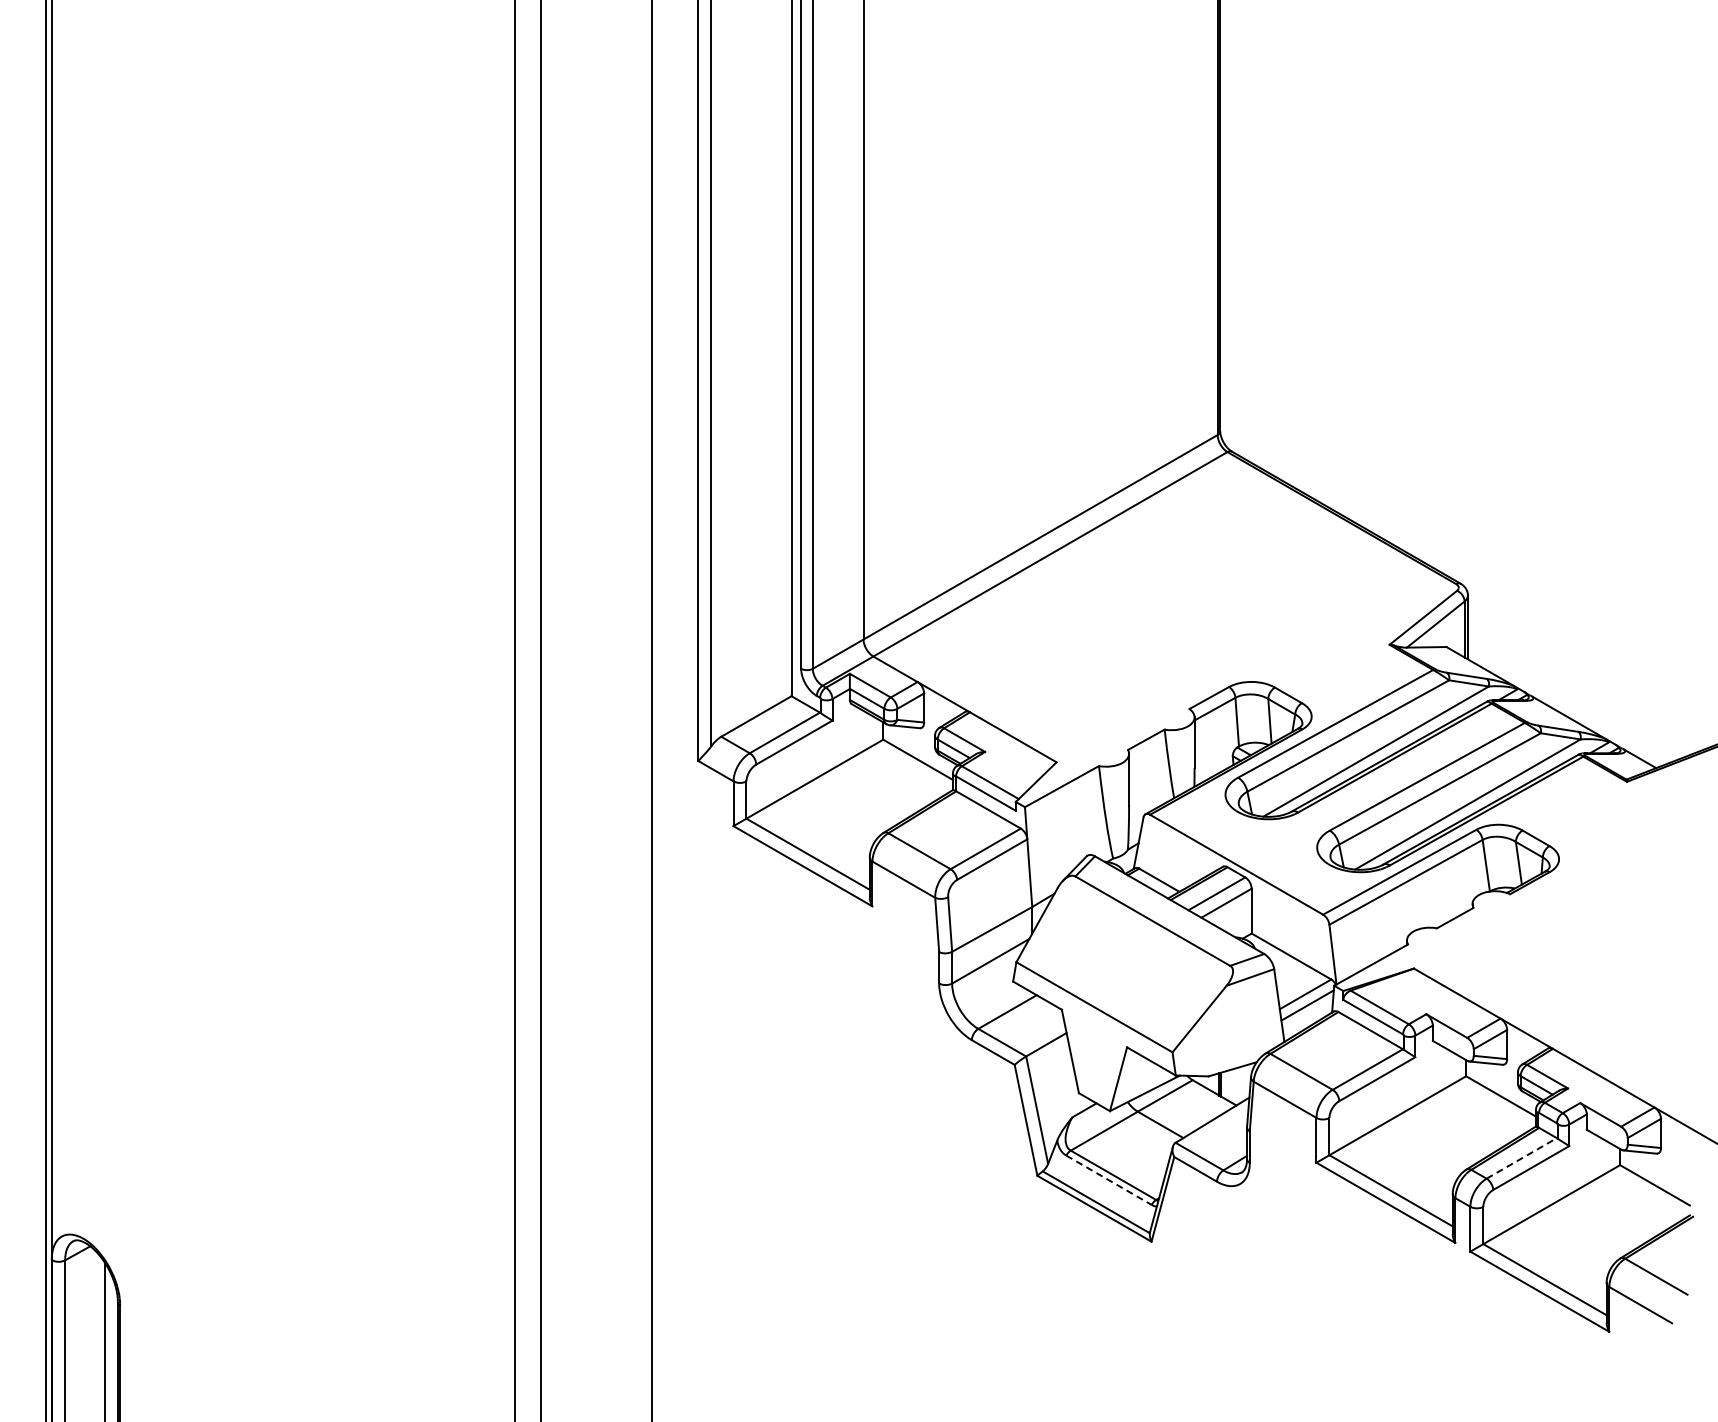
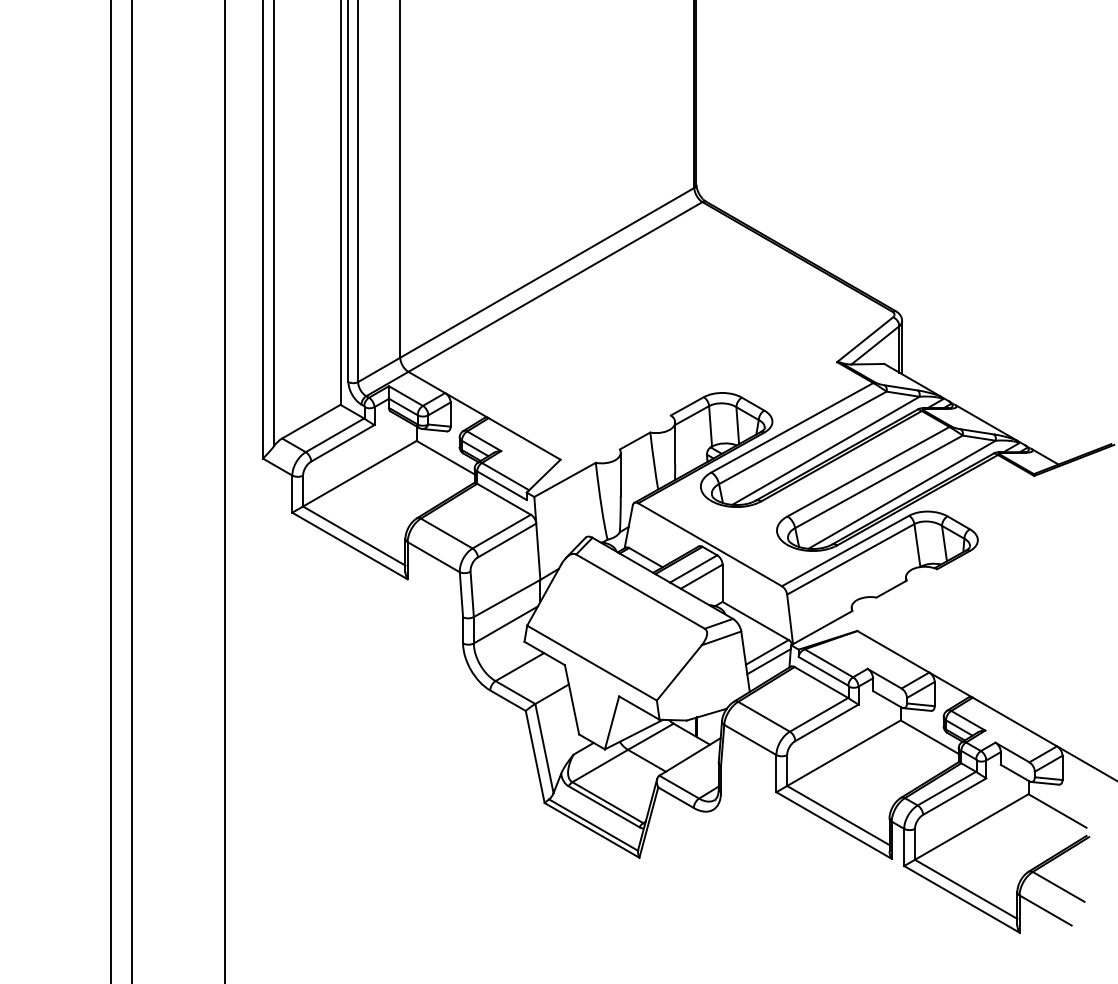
line: (1521, 1158) -> (946, 788), dashed -> solid
line: (1109, 1180) -> (604, 806), dashed -> solid

